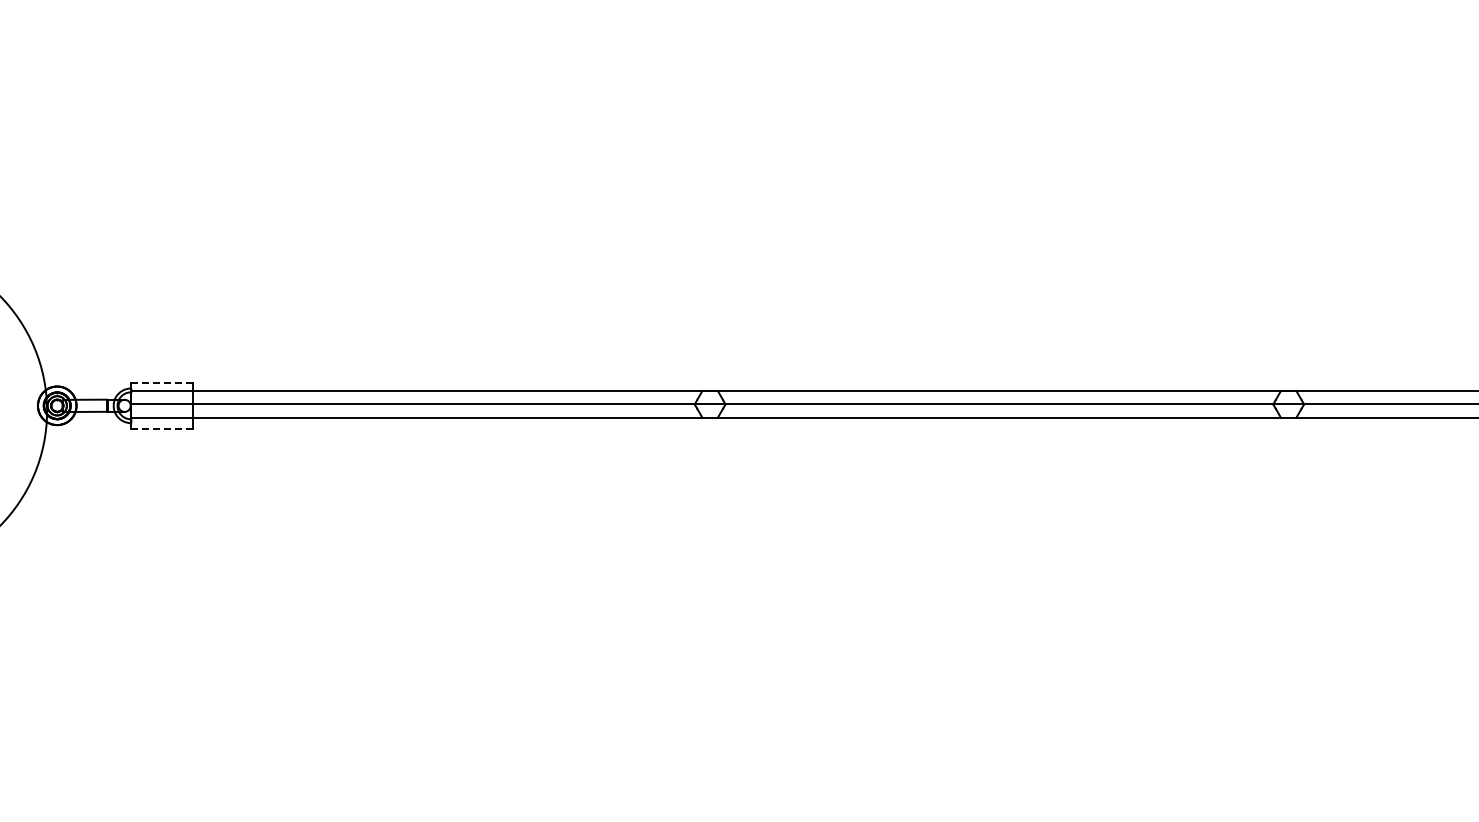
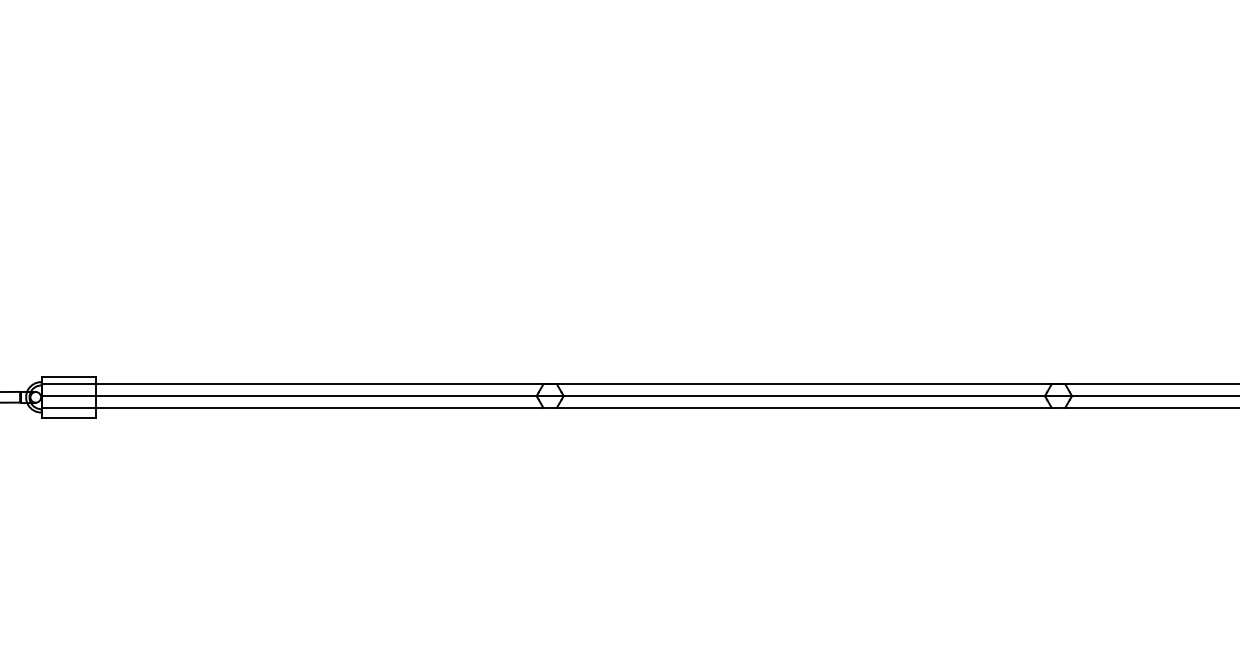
line: (162, 382) -> (69, 376), dashed -> solid
line: (162, 428) -> (69, 417), dashed -> solid

